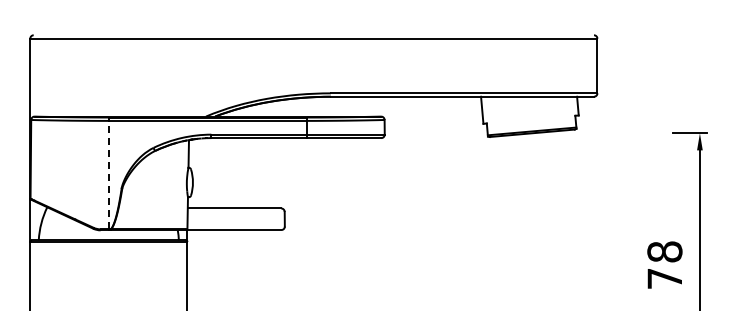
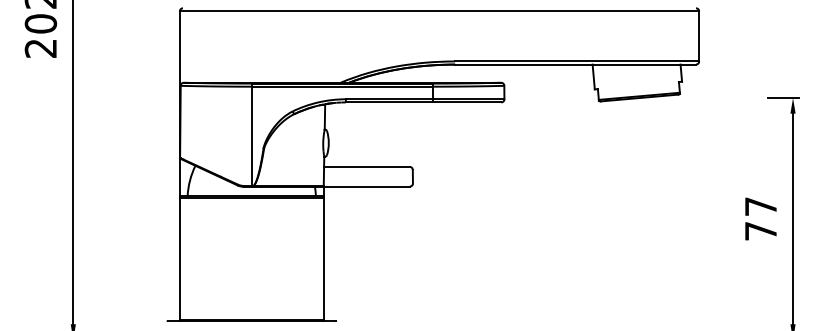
line: (108, 175) -> (251, 136), dashed -> solid
text: (664, 251) -> (760, 206), 78 -> 77

